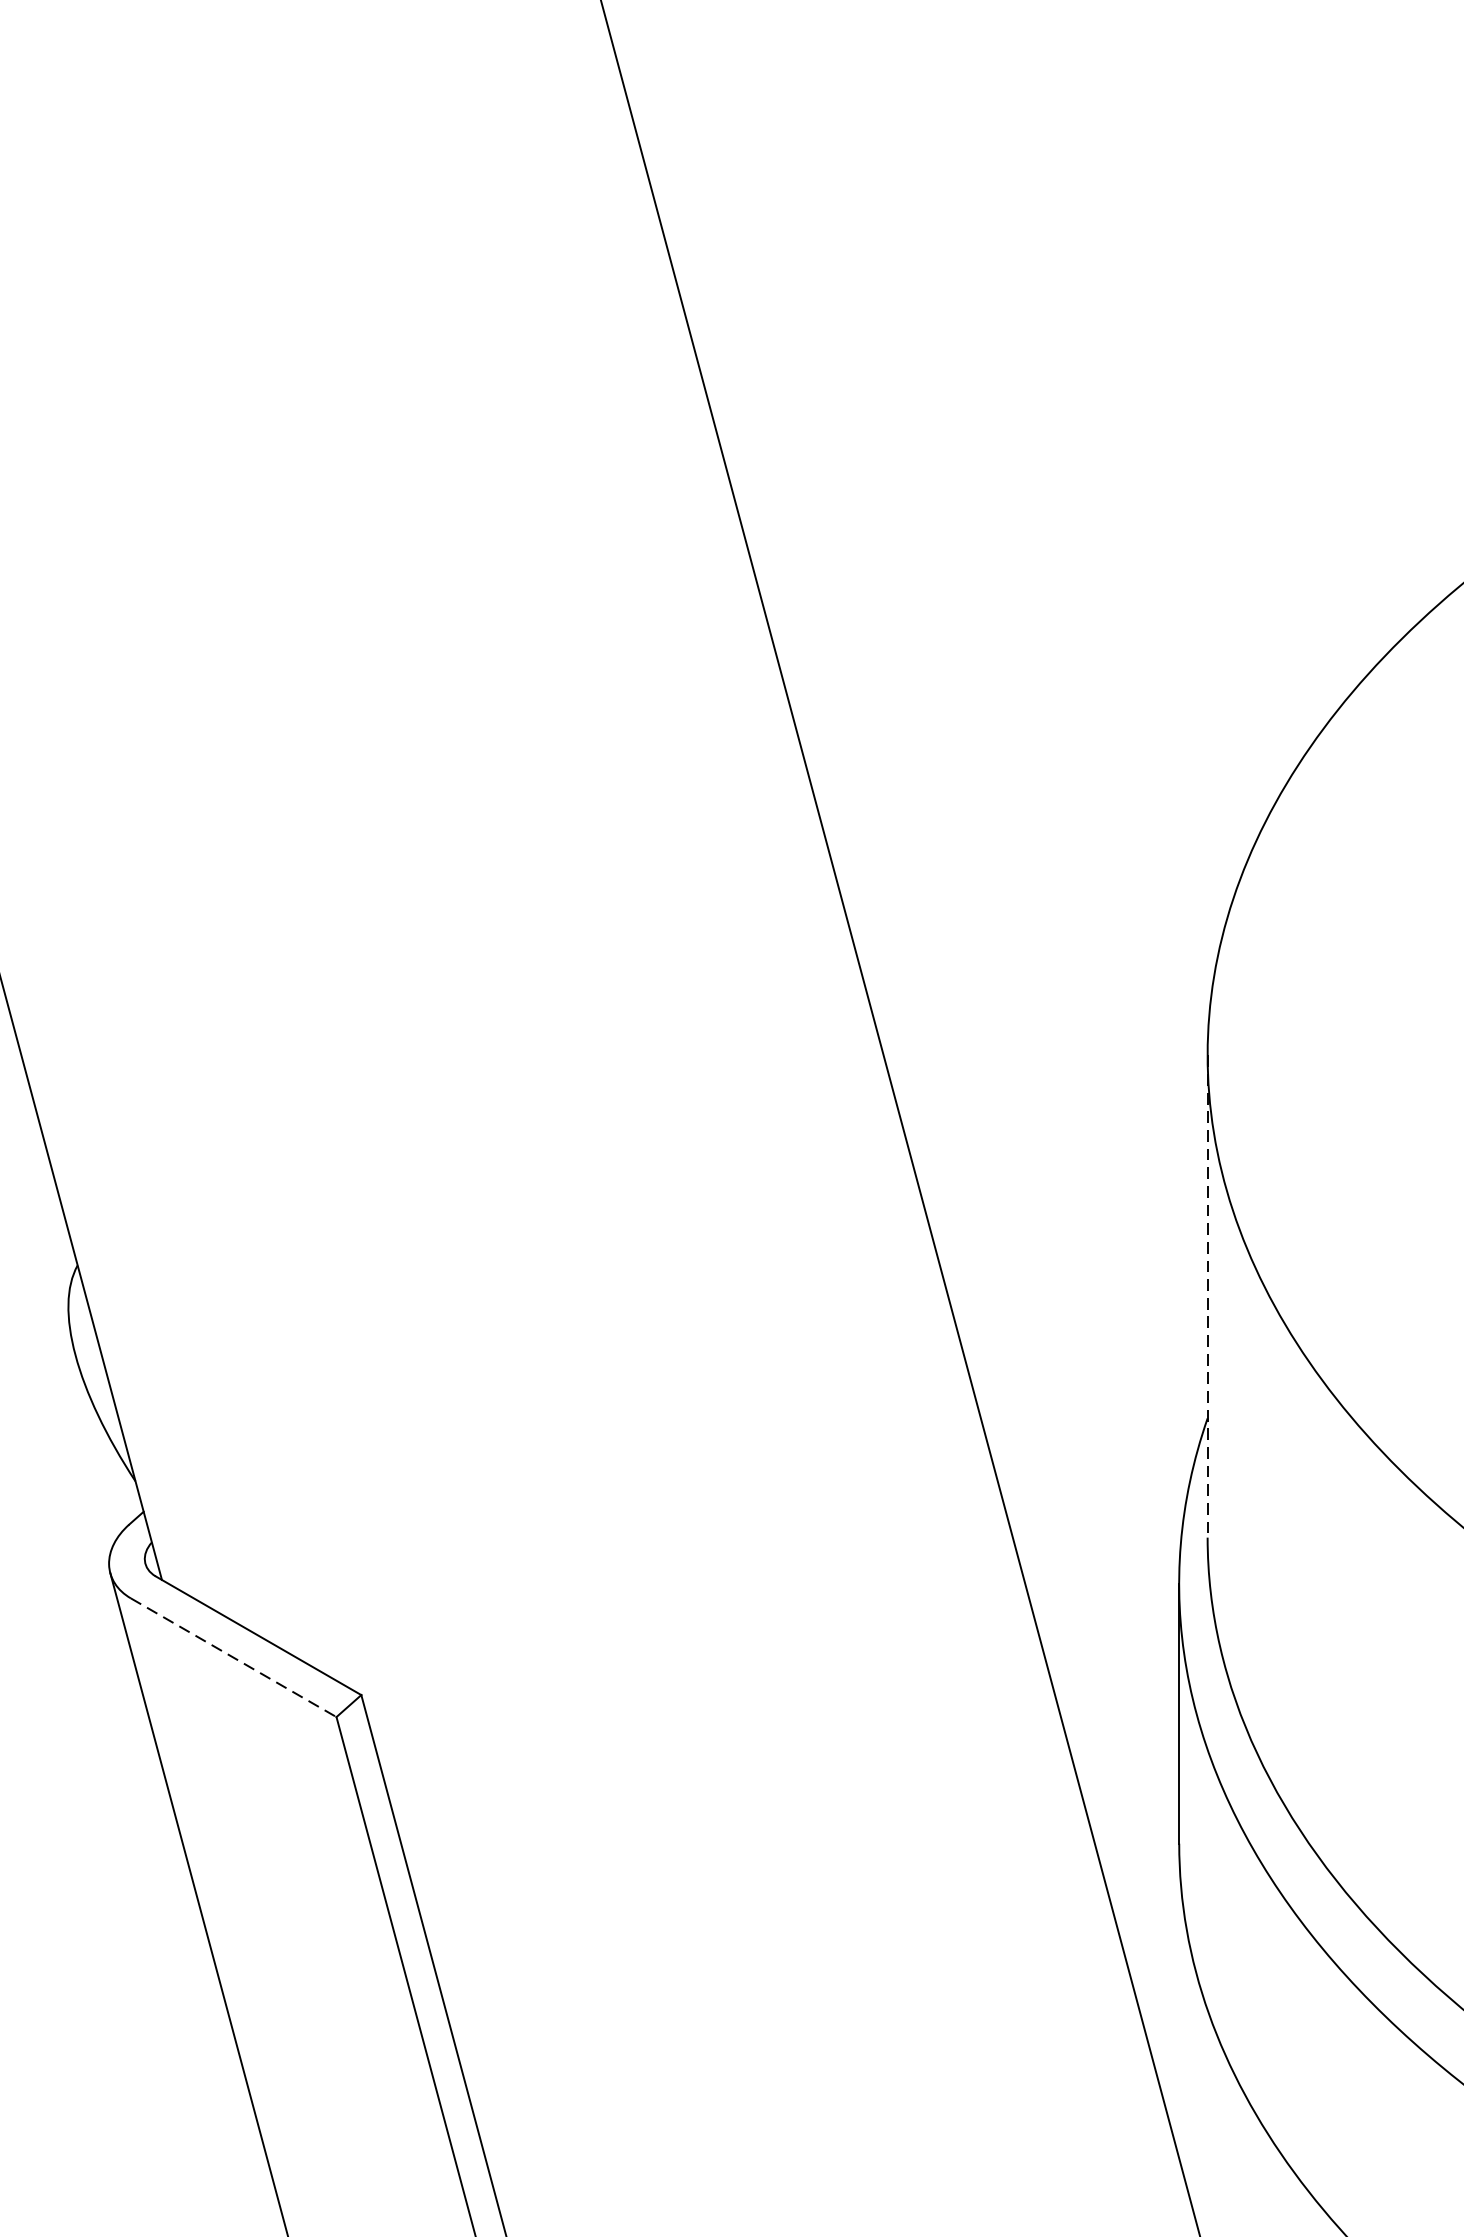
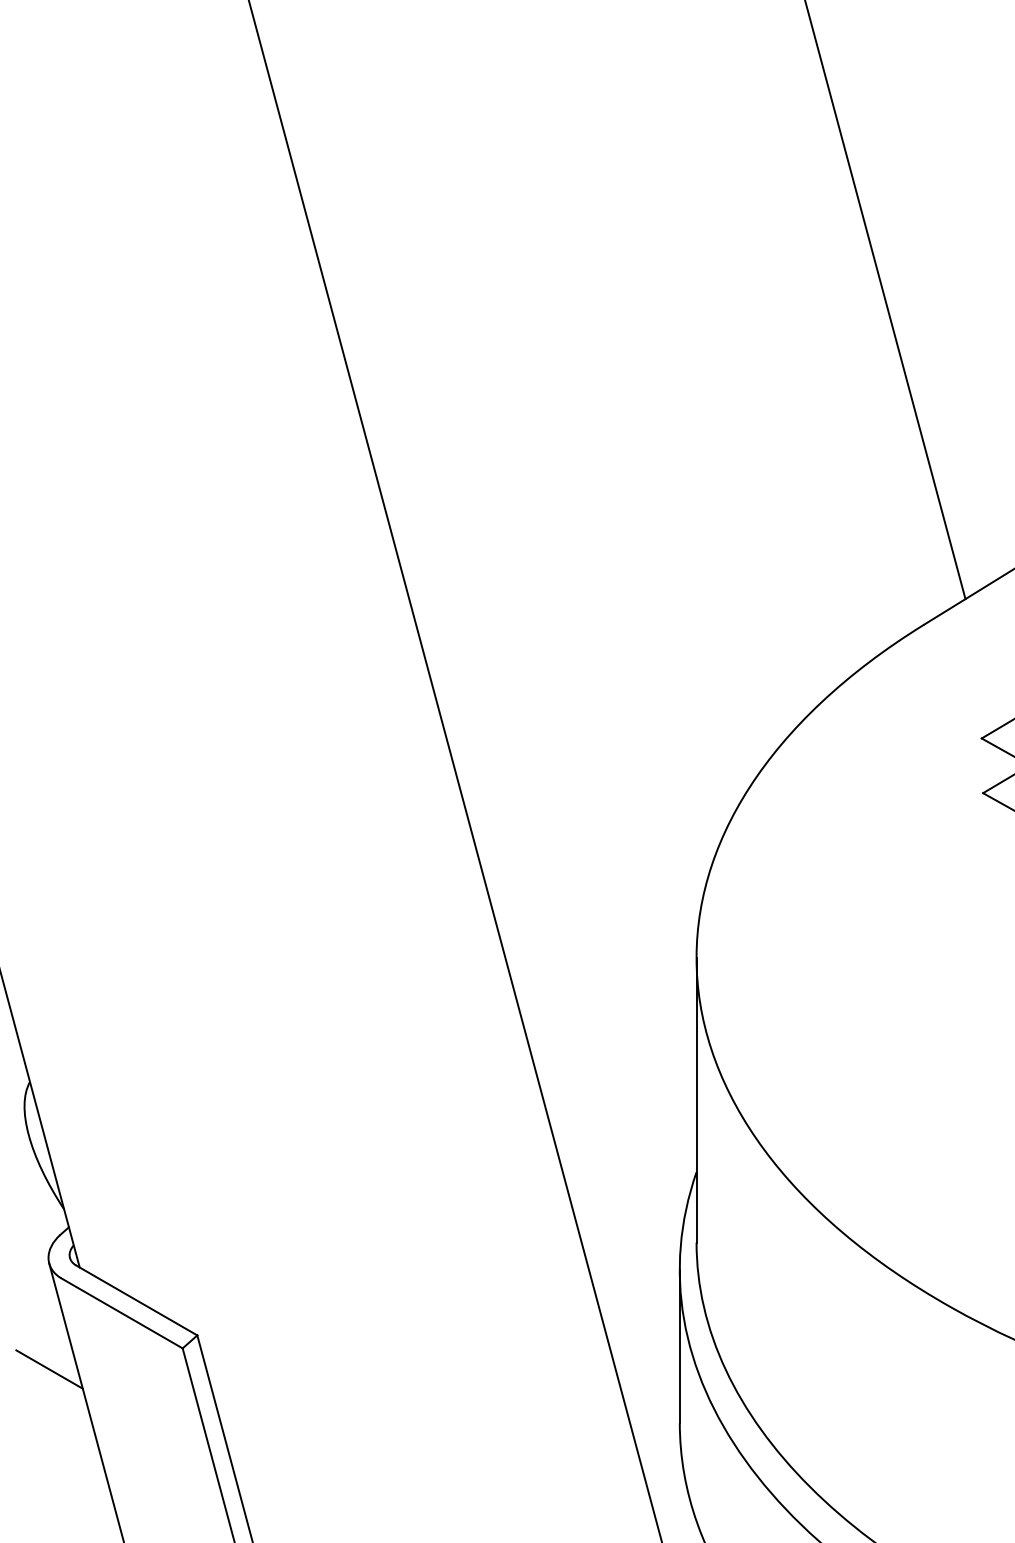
line: (1207, 1296) -> (696, 1100), dashed -> solid
line: (234, 1657) -> (122, 1313), dashed -> solid
line: (110, 1752) -> (49, 1369), added

